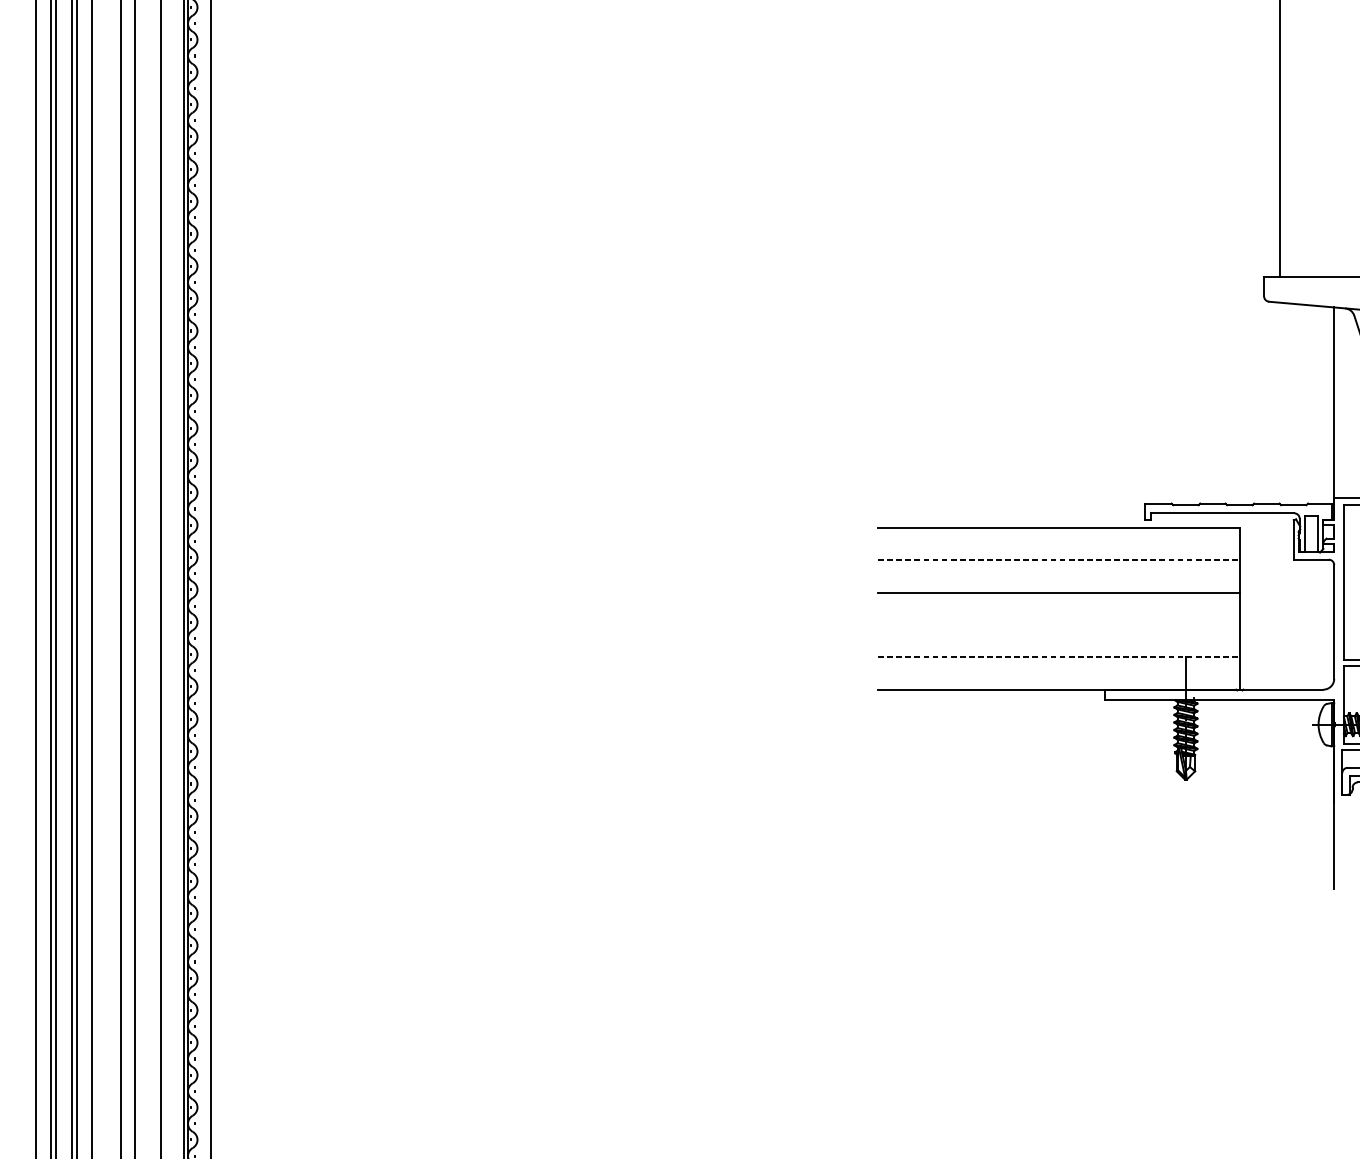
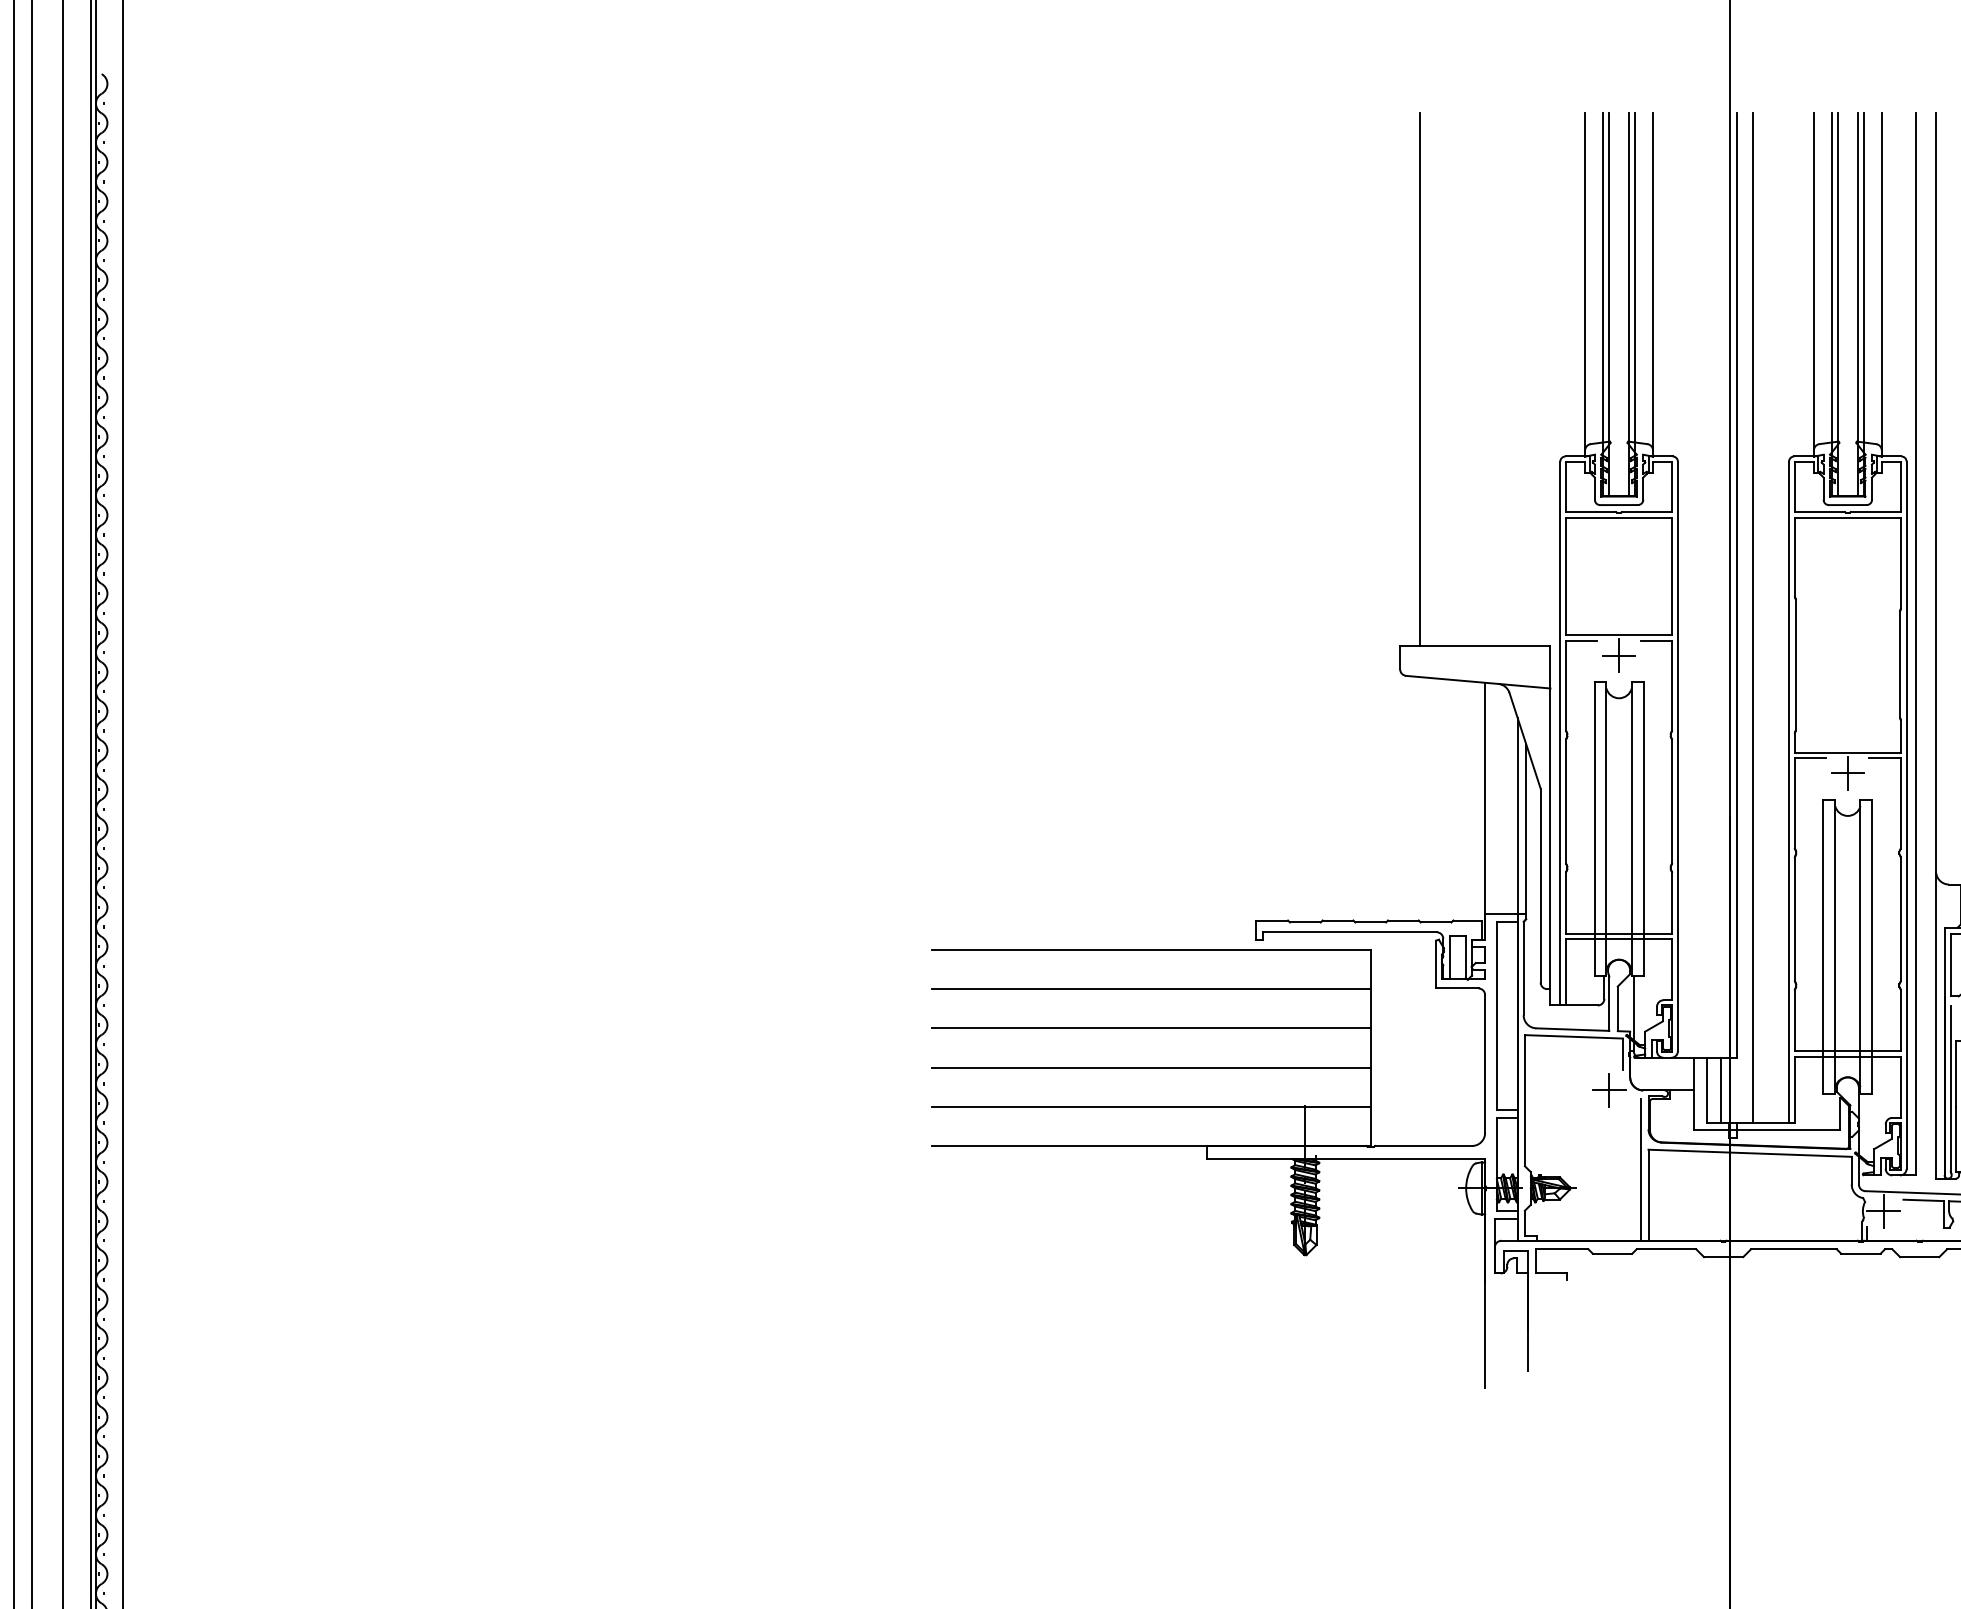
line: (1059, 560) -> (1152, 989), dashed -> solid
line: (1058, 624) -> (1151, 1067), added
line: (1059, 657) -> (1152, 1106), dashed -> solid

